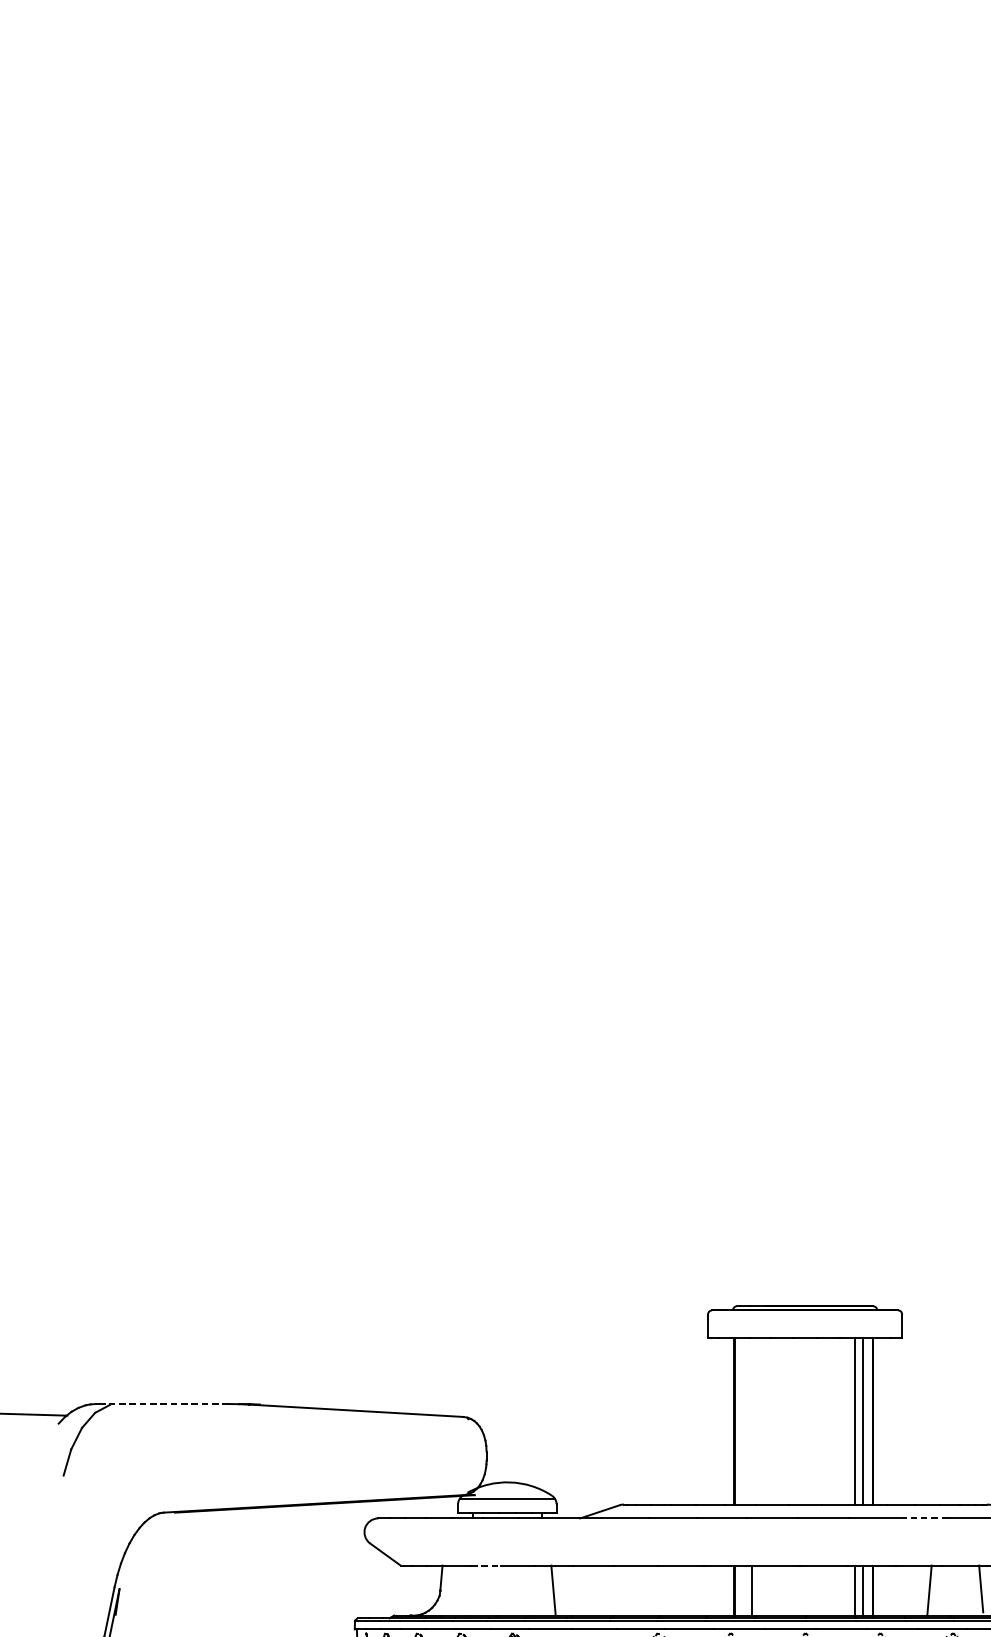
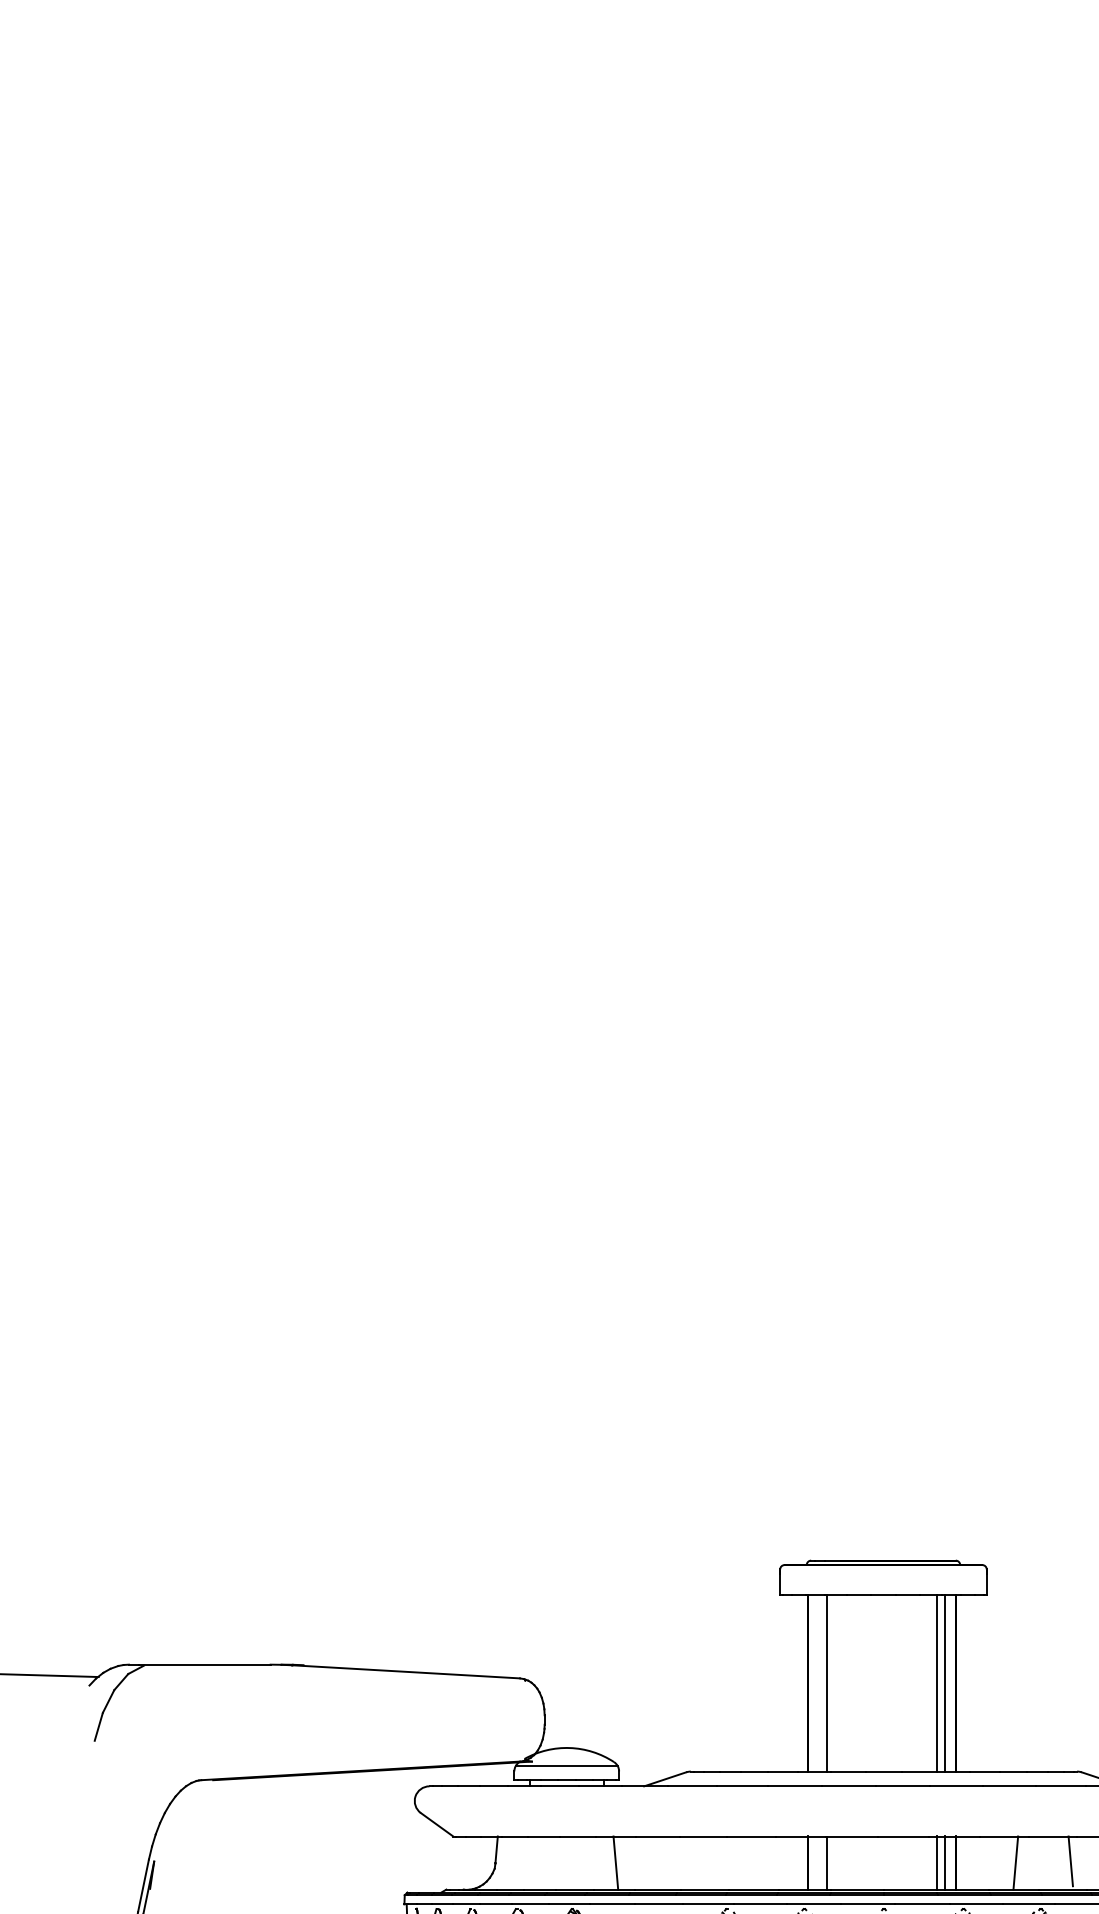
line: (166, 1403) -> (204, 1664), dashed -> solid
line: (752, 1420) -> (827, 1682), added
line: (923, 1518) -> (1009, 1786), dashed -> solid
line: (485, 1565) -> (543, 1836), dashed -> solid

